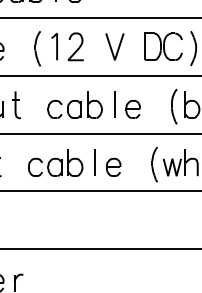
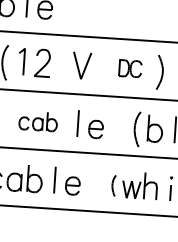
part: (163, 46) -> (130, 68), size x0.6
part: (74, 104) -> (37, 120), size x0.7
part: (154, 164) -> (113, 185), size x0.6

